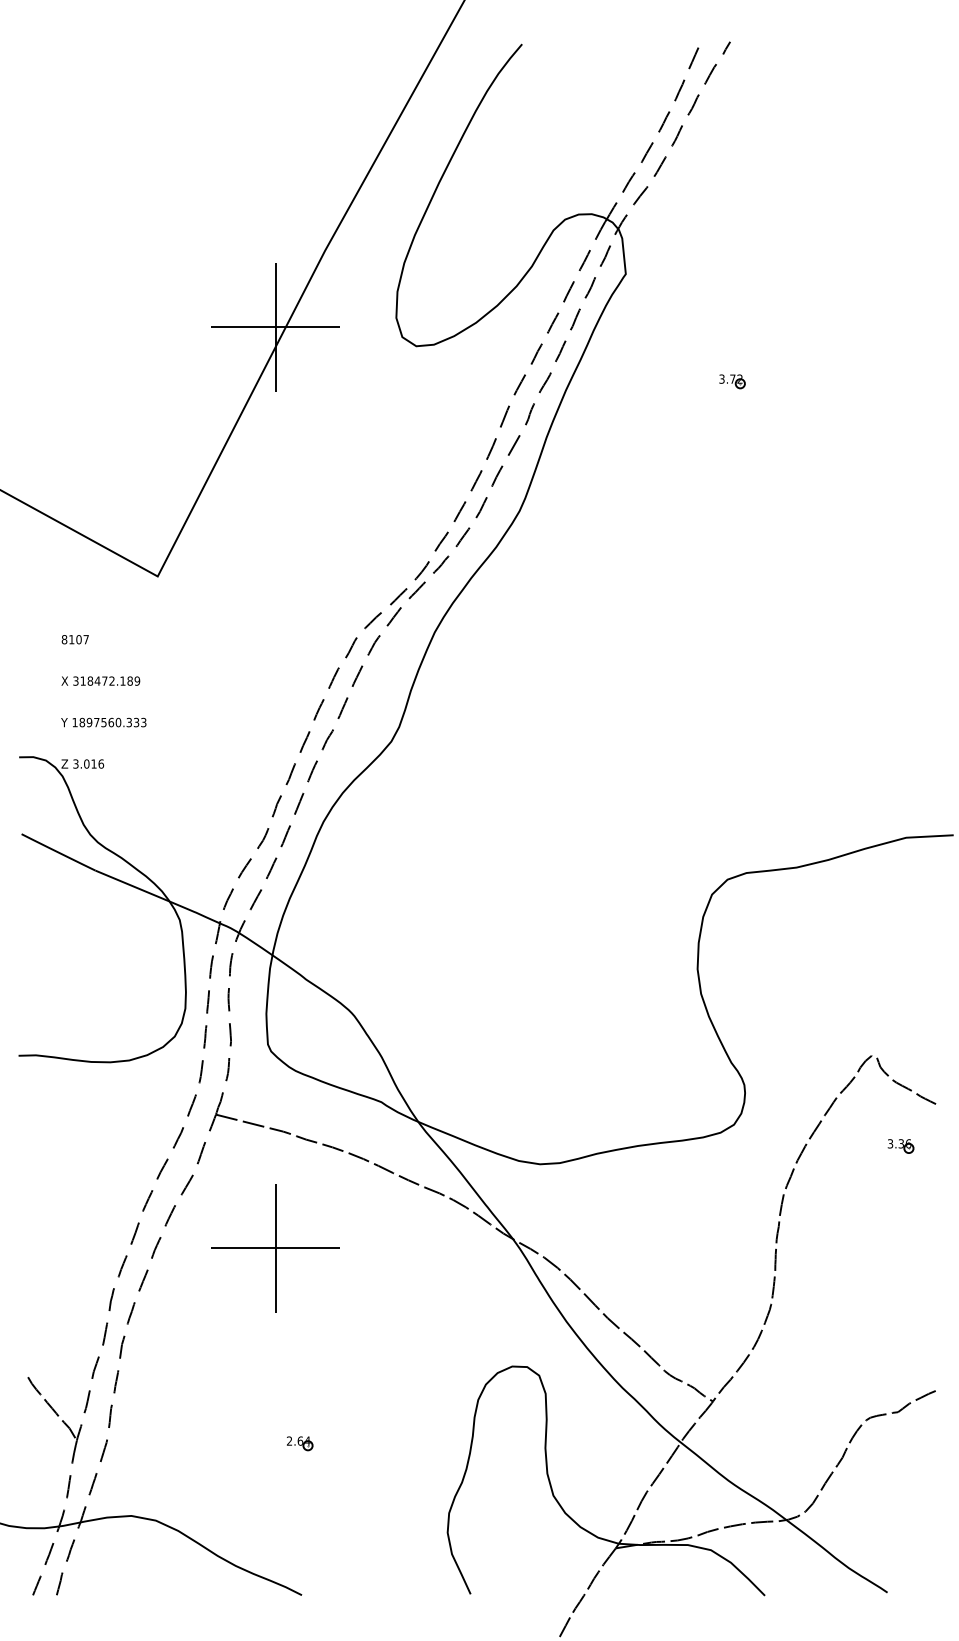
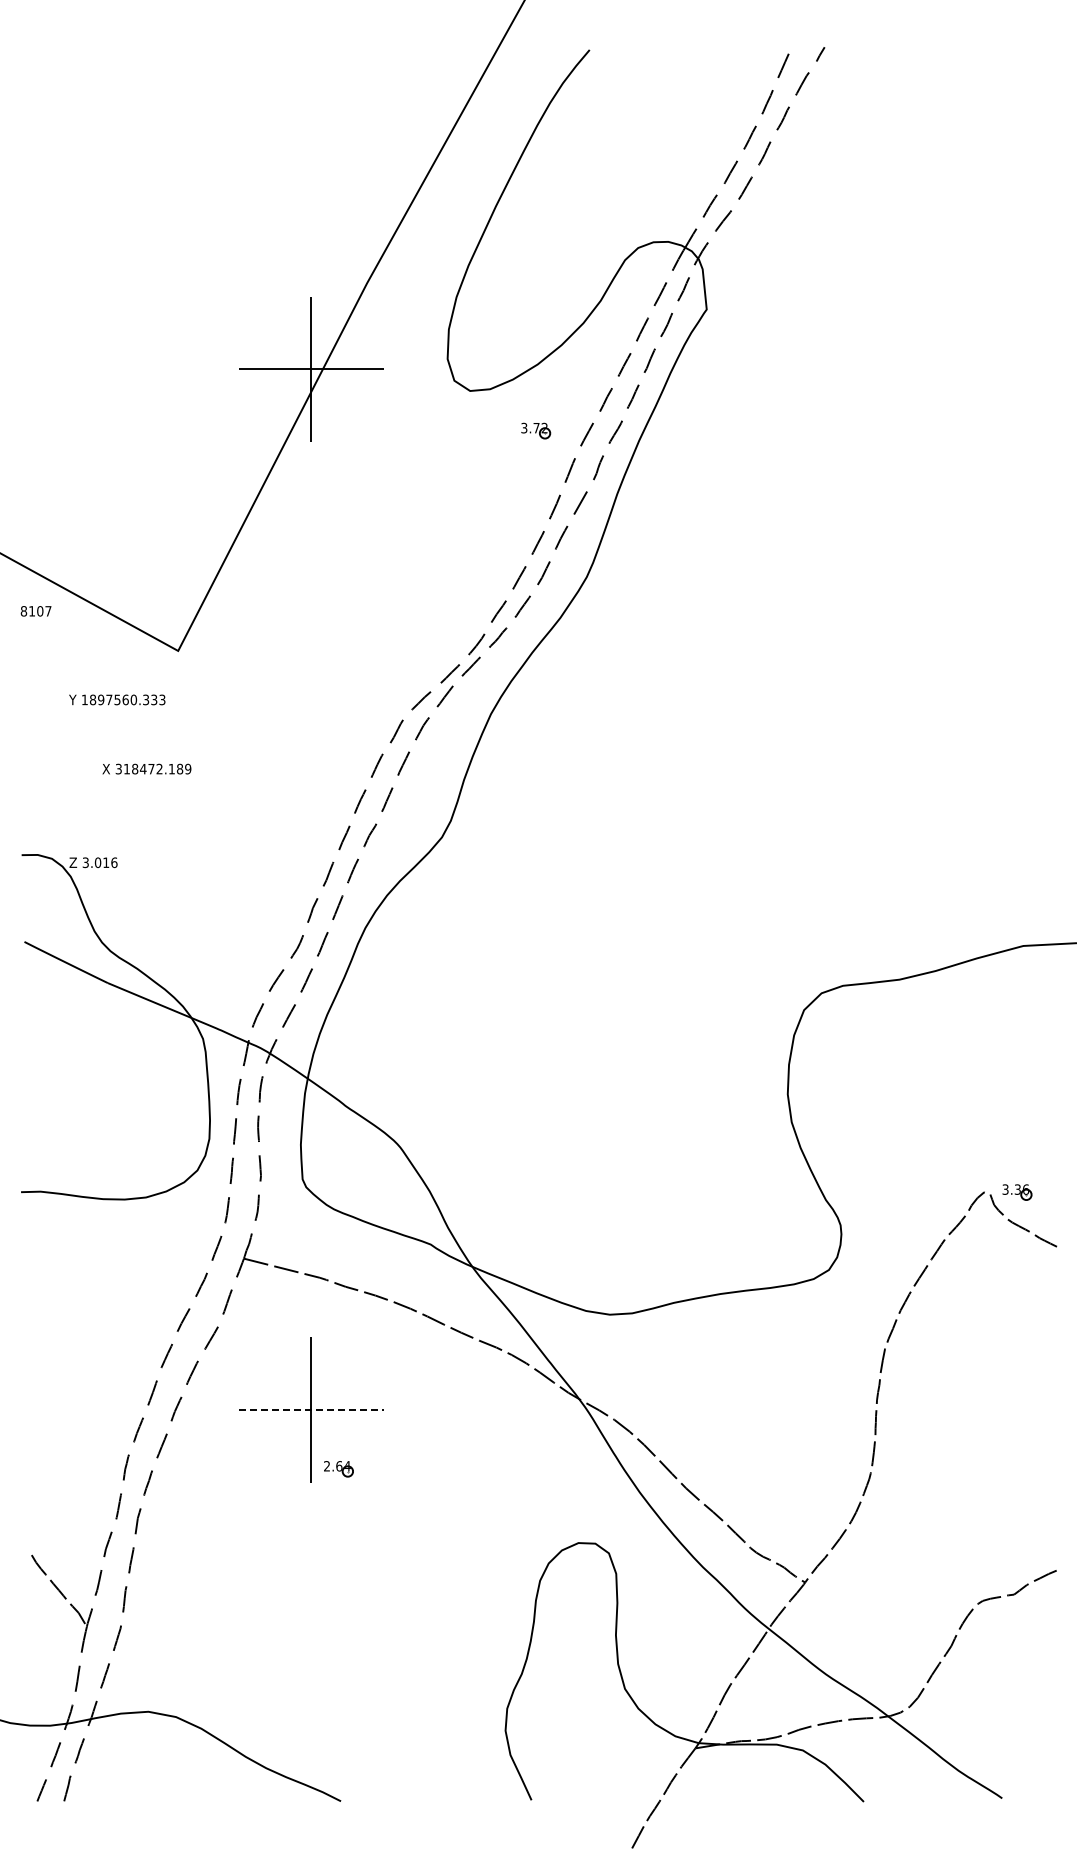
part: (732, 381) -> (536, 430), moved
text: (74, 639) -> (35, 611), moved
text: (100, 680) -> (146, 768), moved
text: (104, 722) -> (117, 699), moved
part: (901, 1146) -> (1017, 1192), moved
line: (275, 1248) -> (311, 1409), solid -> dashed
part: (299, 1443) -> (338, 1469), moved

